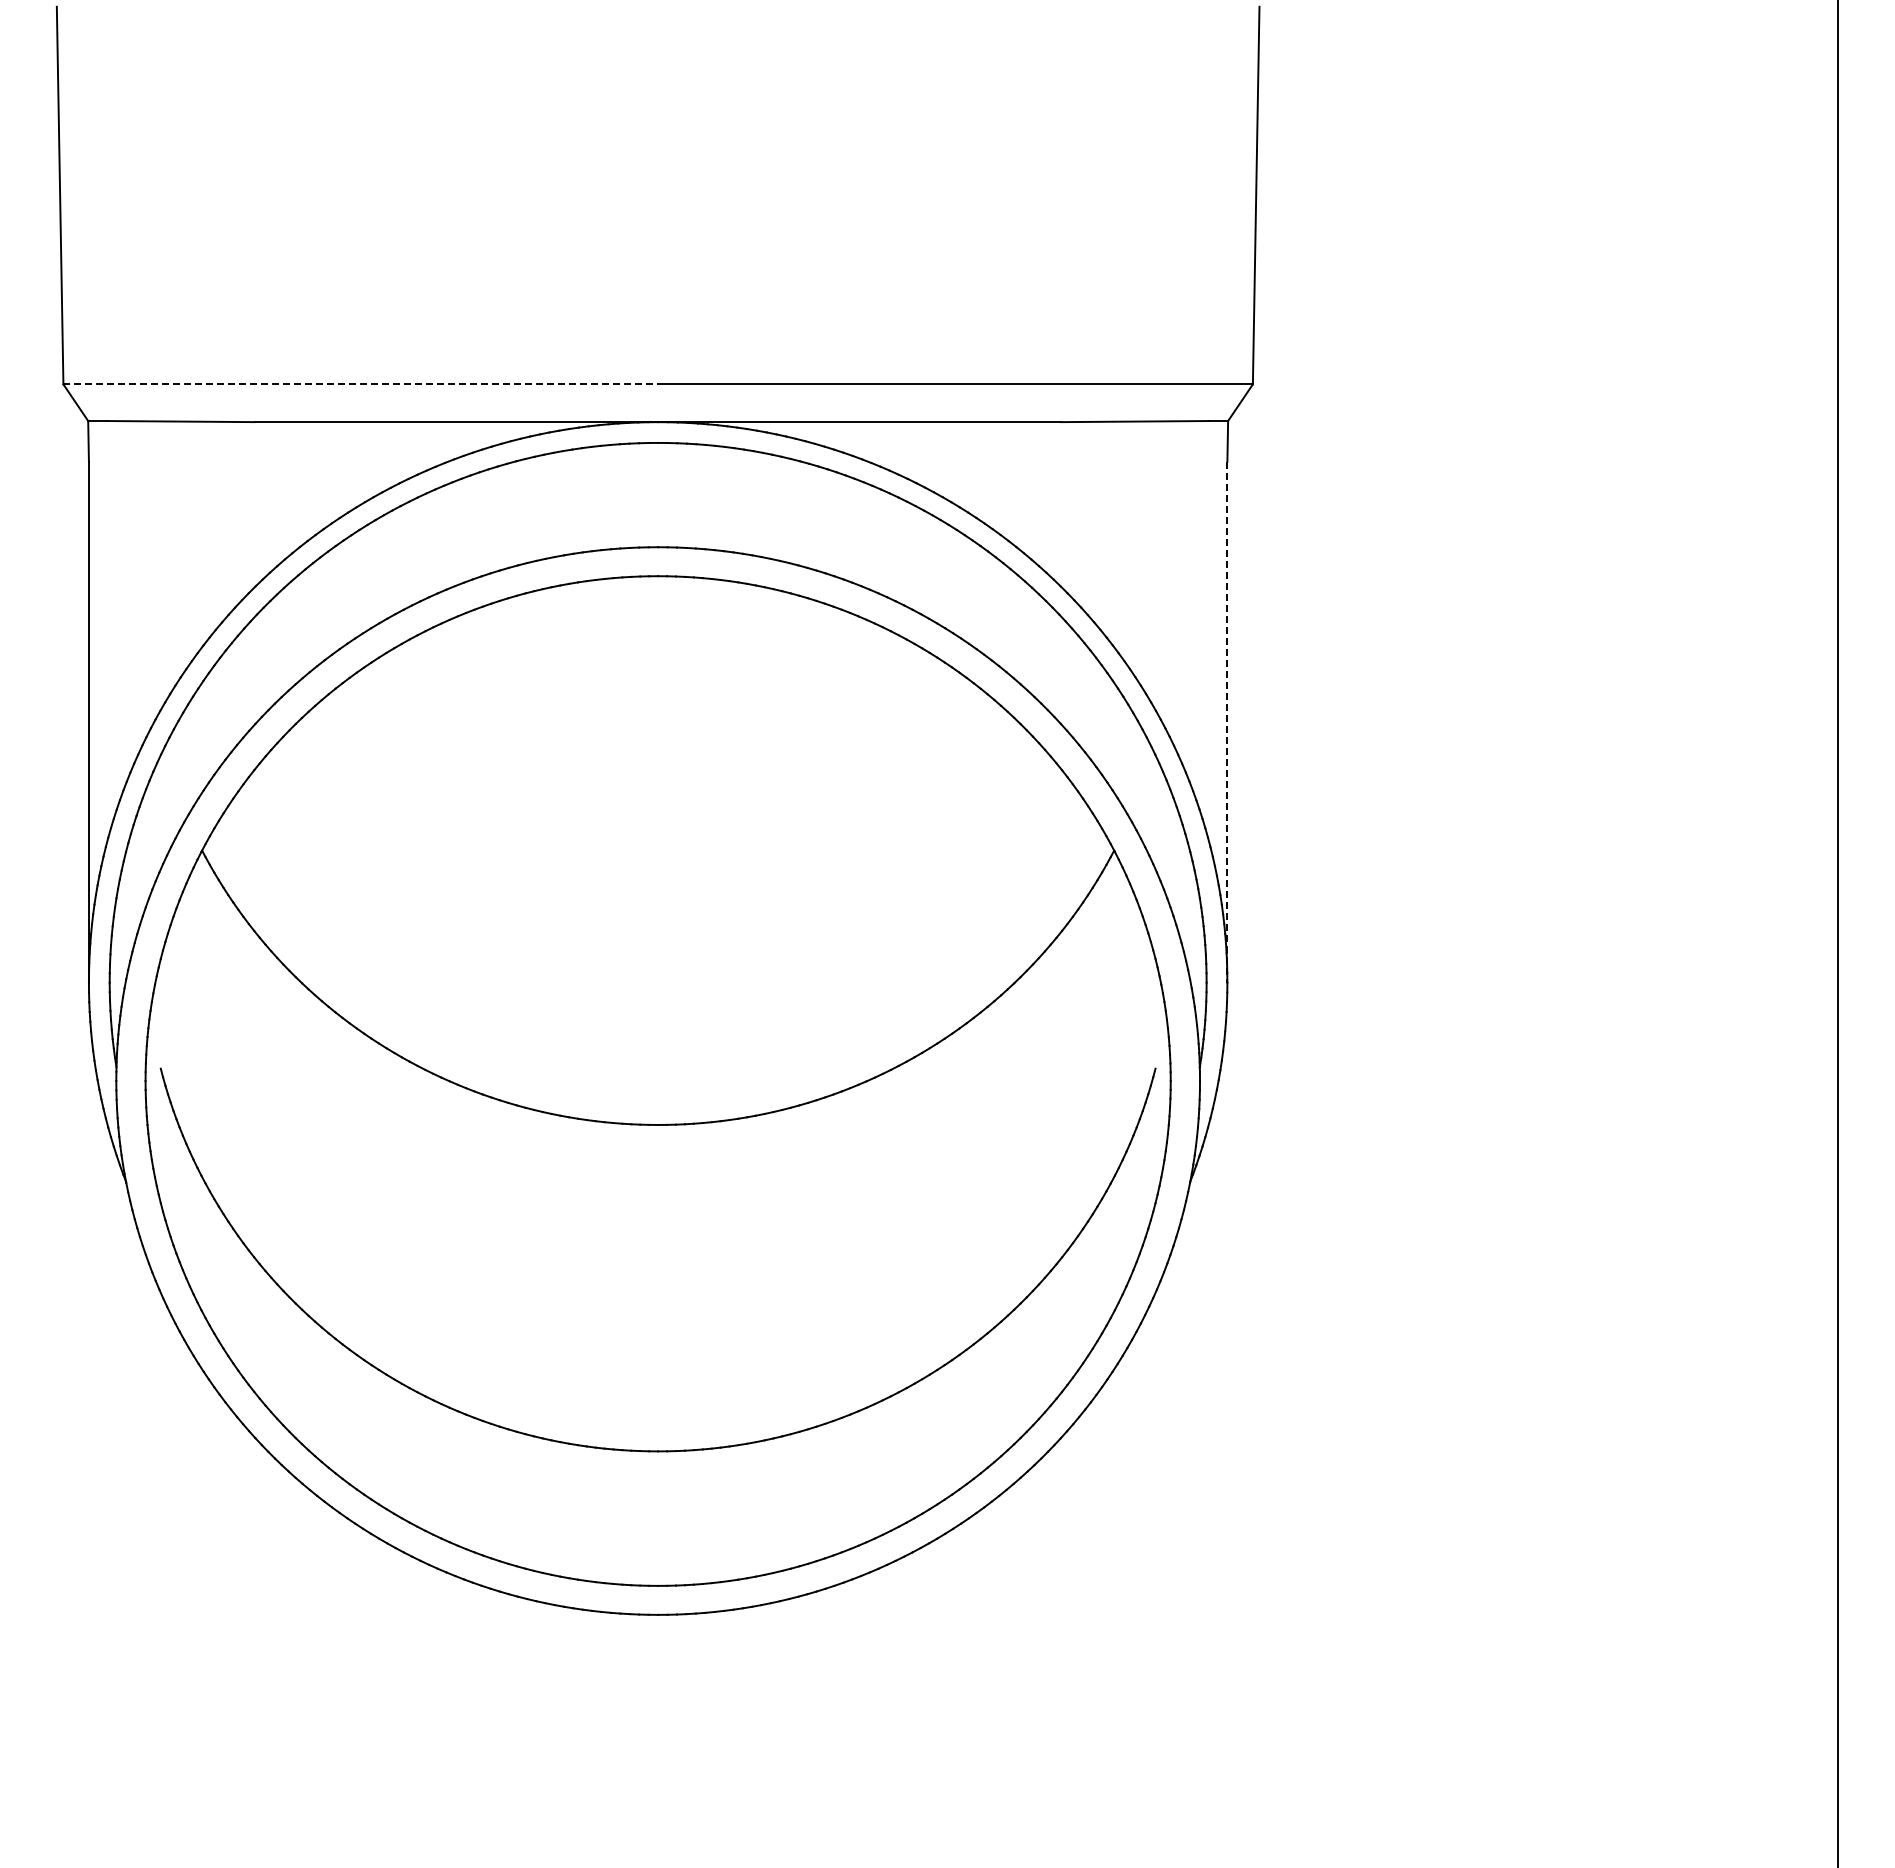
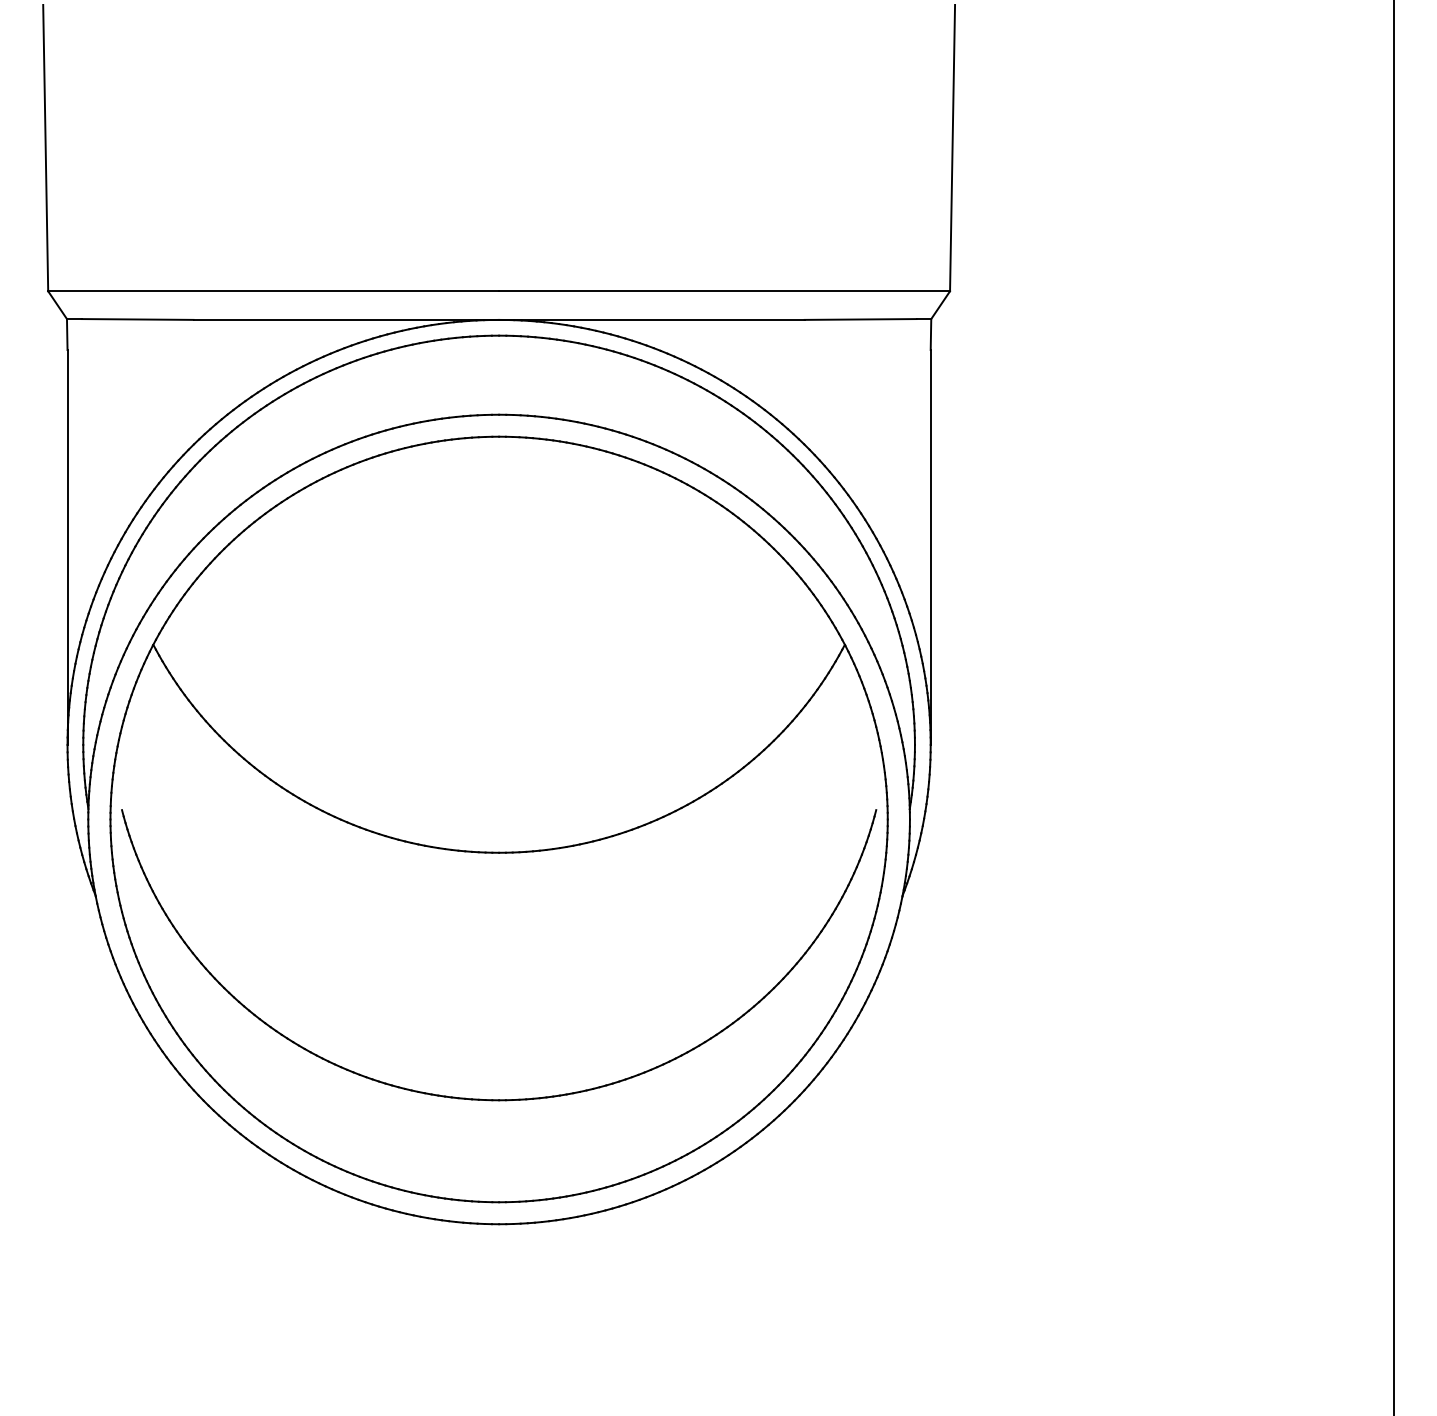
line: (361, 384) -> (274, 291), dashed -> solid
line: (1227, 722) -> (930, 547), dashed -> solid

